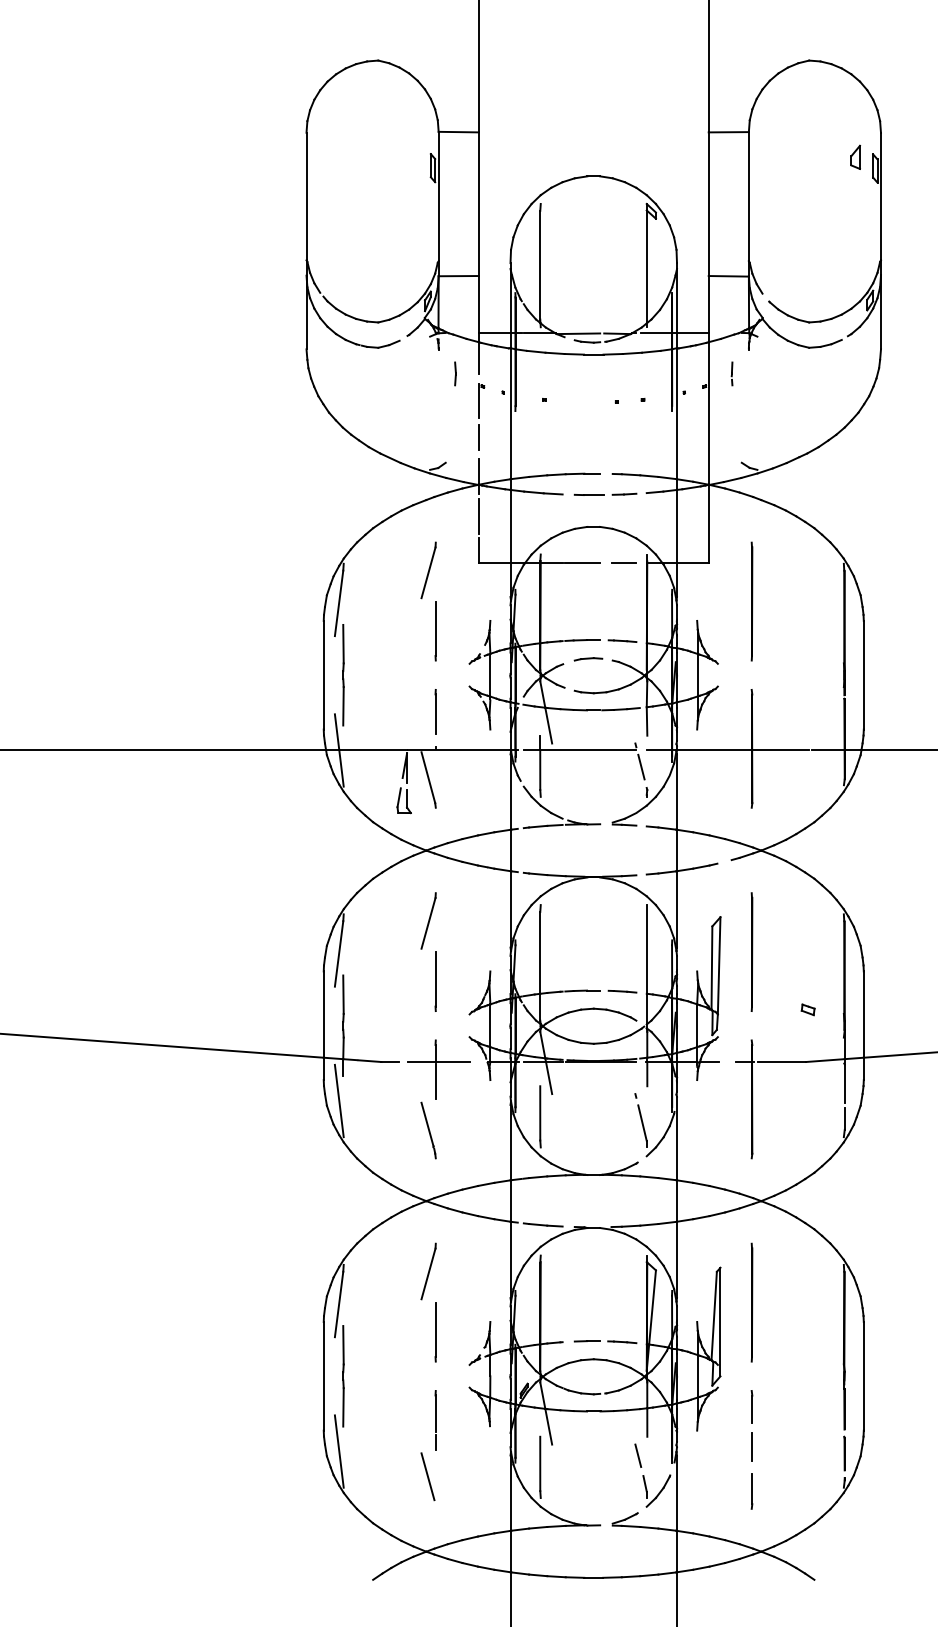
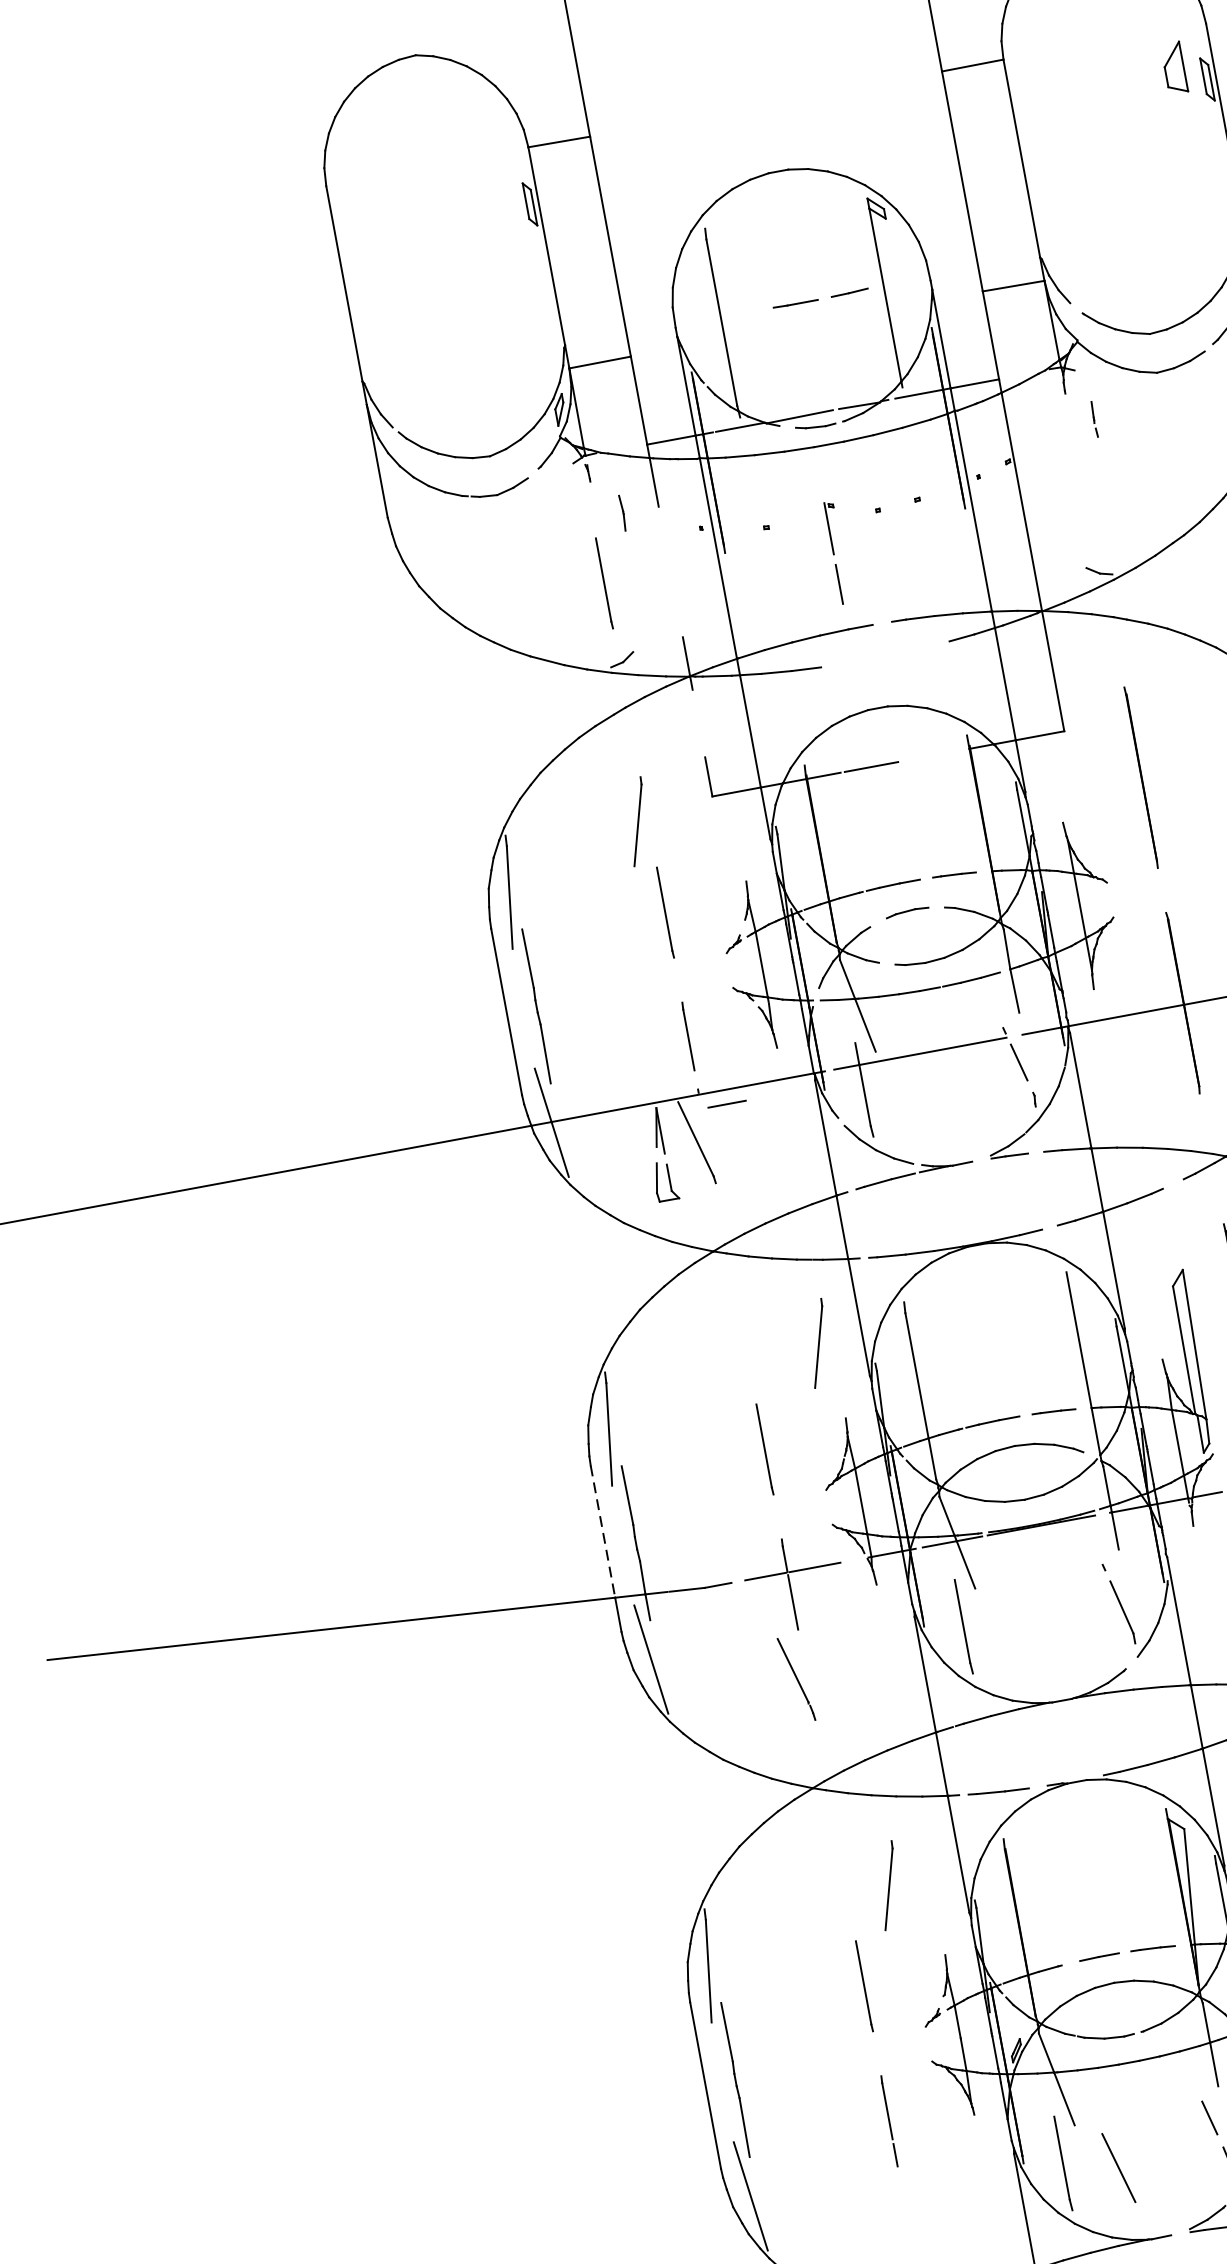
part: (855, 156) -> (1173, 66), size x1.4
line: (731, 373) -> (1093, 419), moved
line: (435, 416) -> (604, 584), added
part: (481, 416) -> (837, 551), moved
part: (605, 493) -> (820, 296), moved
line: (478, 515) -> (698, 723), removed
line: (623, 562) -> (725, 1103), moved
part: (428, 920) -> (817, 1342), moved
line: (323, 1015) -> (602, 1533), solid -> dashed
part: (428, 1271) -> (888, 1885), moved
line: (427, 1476) -> (1118, 2167), moved

